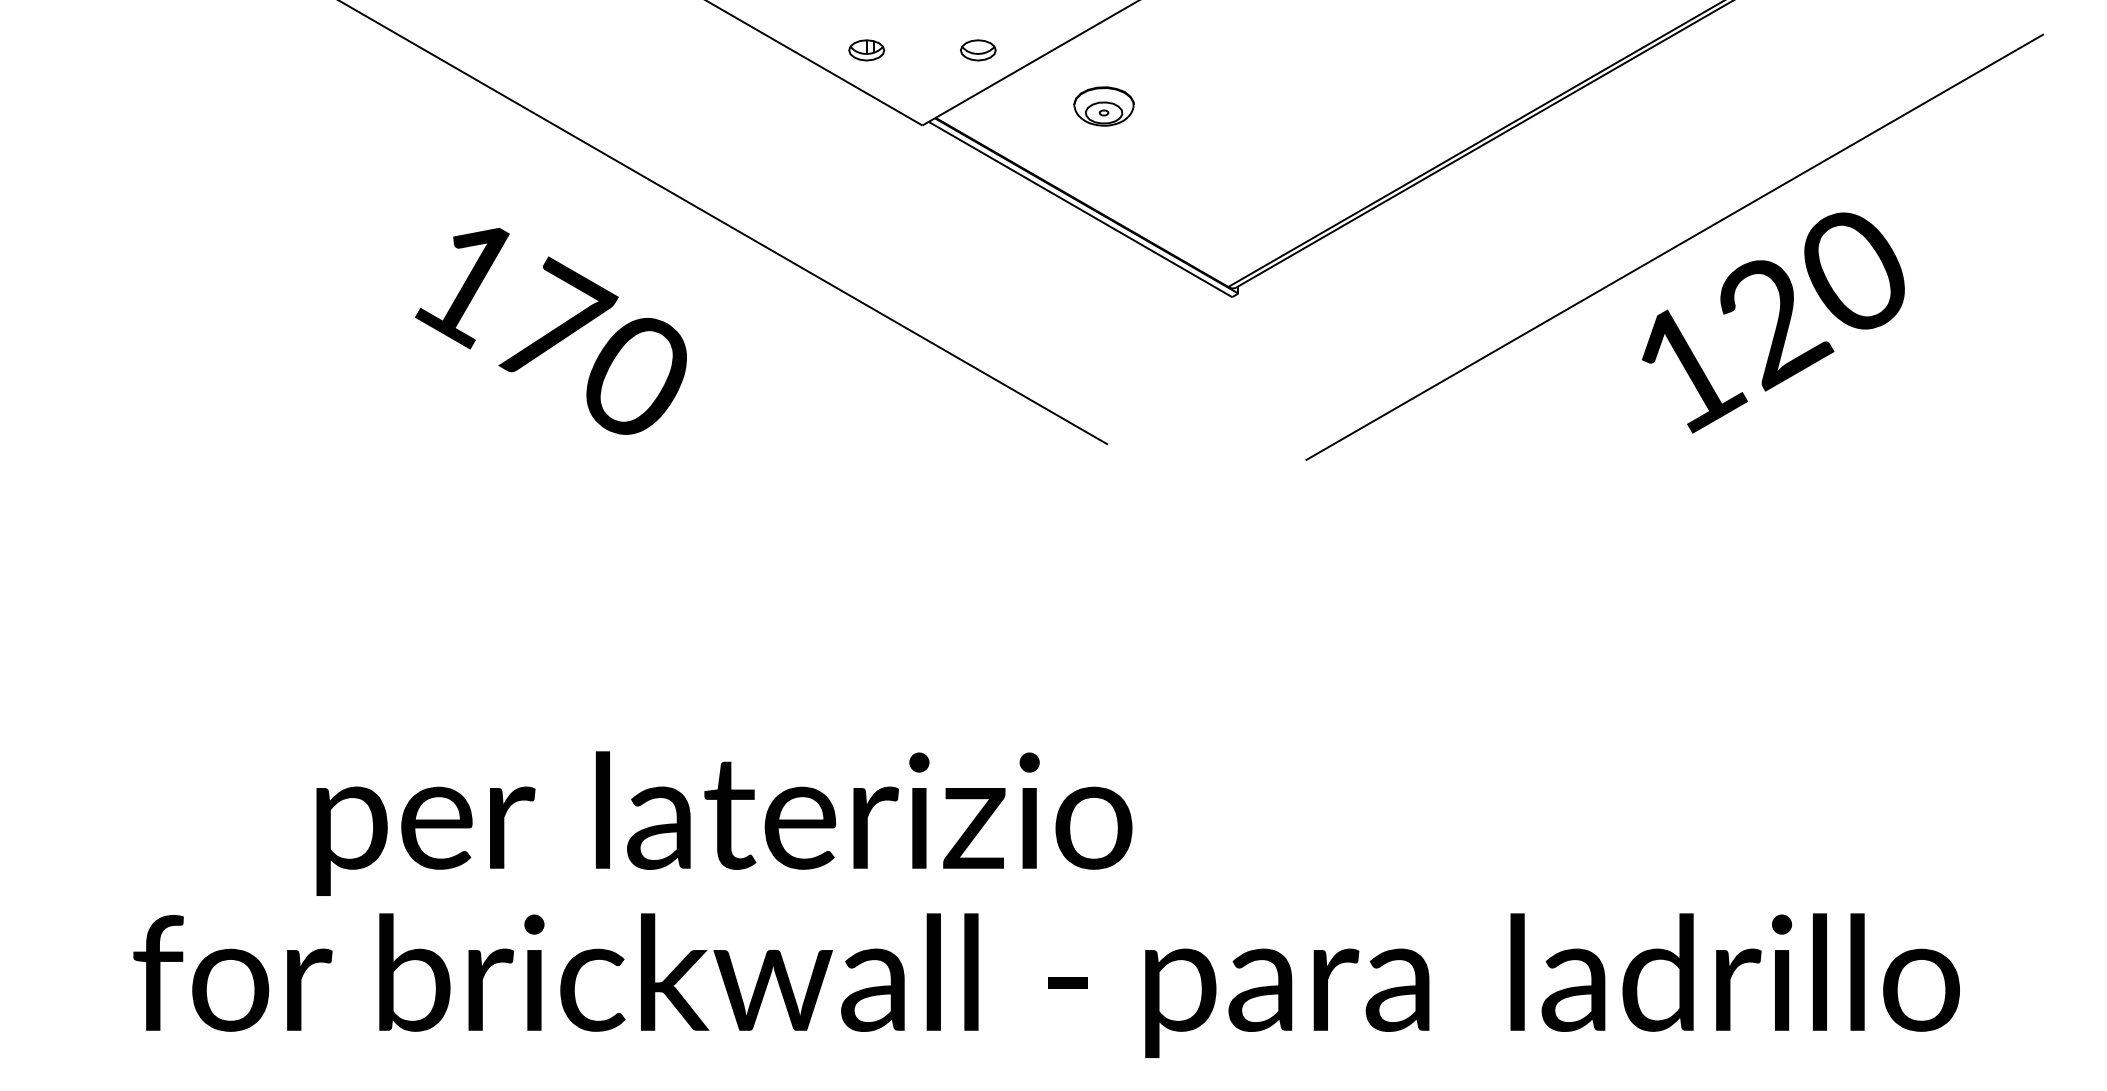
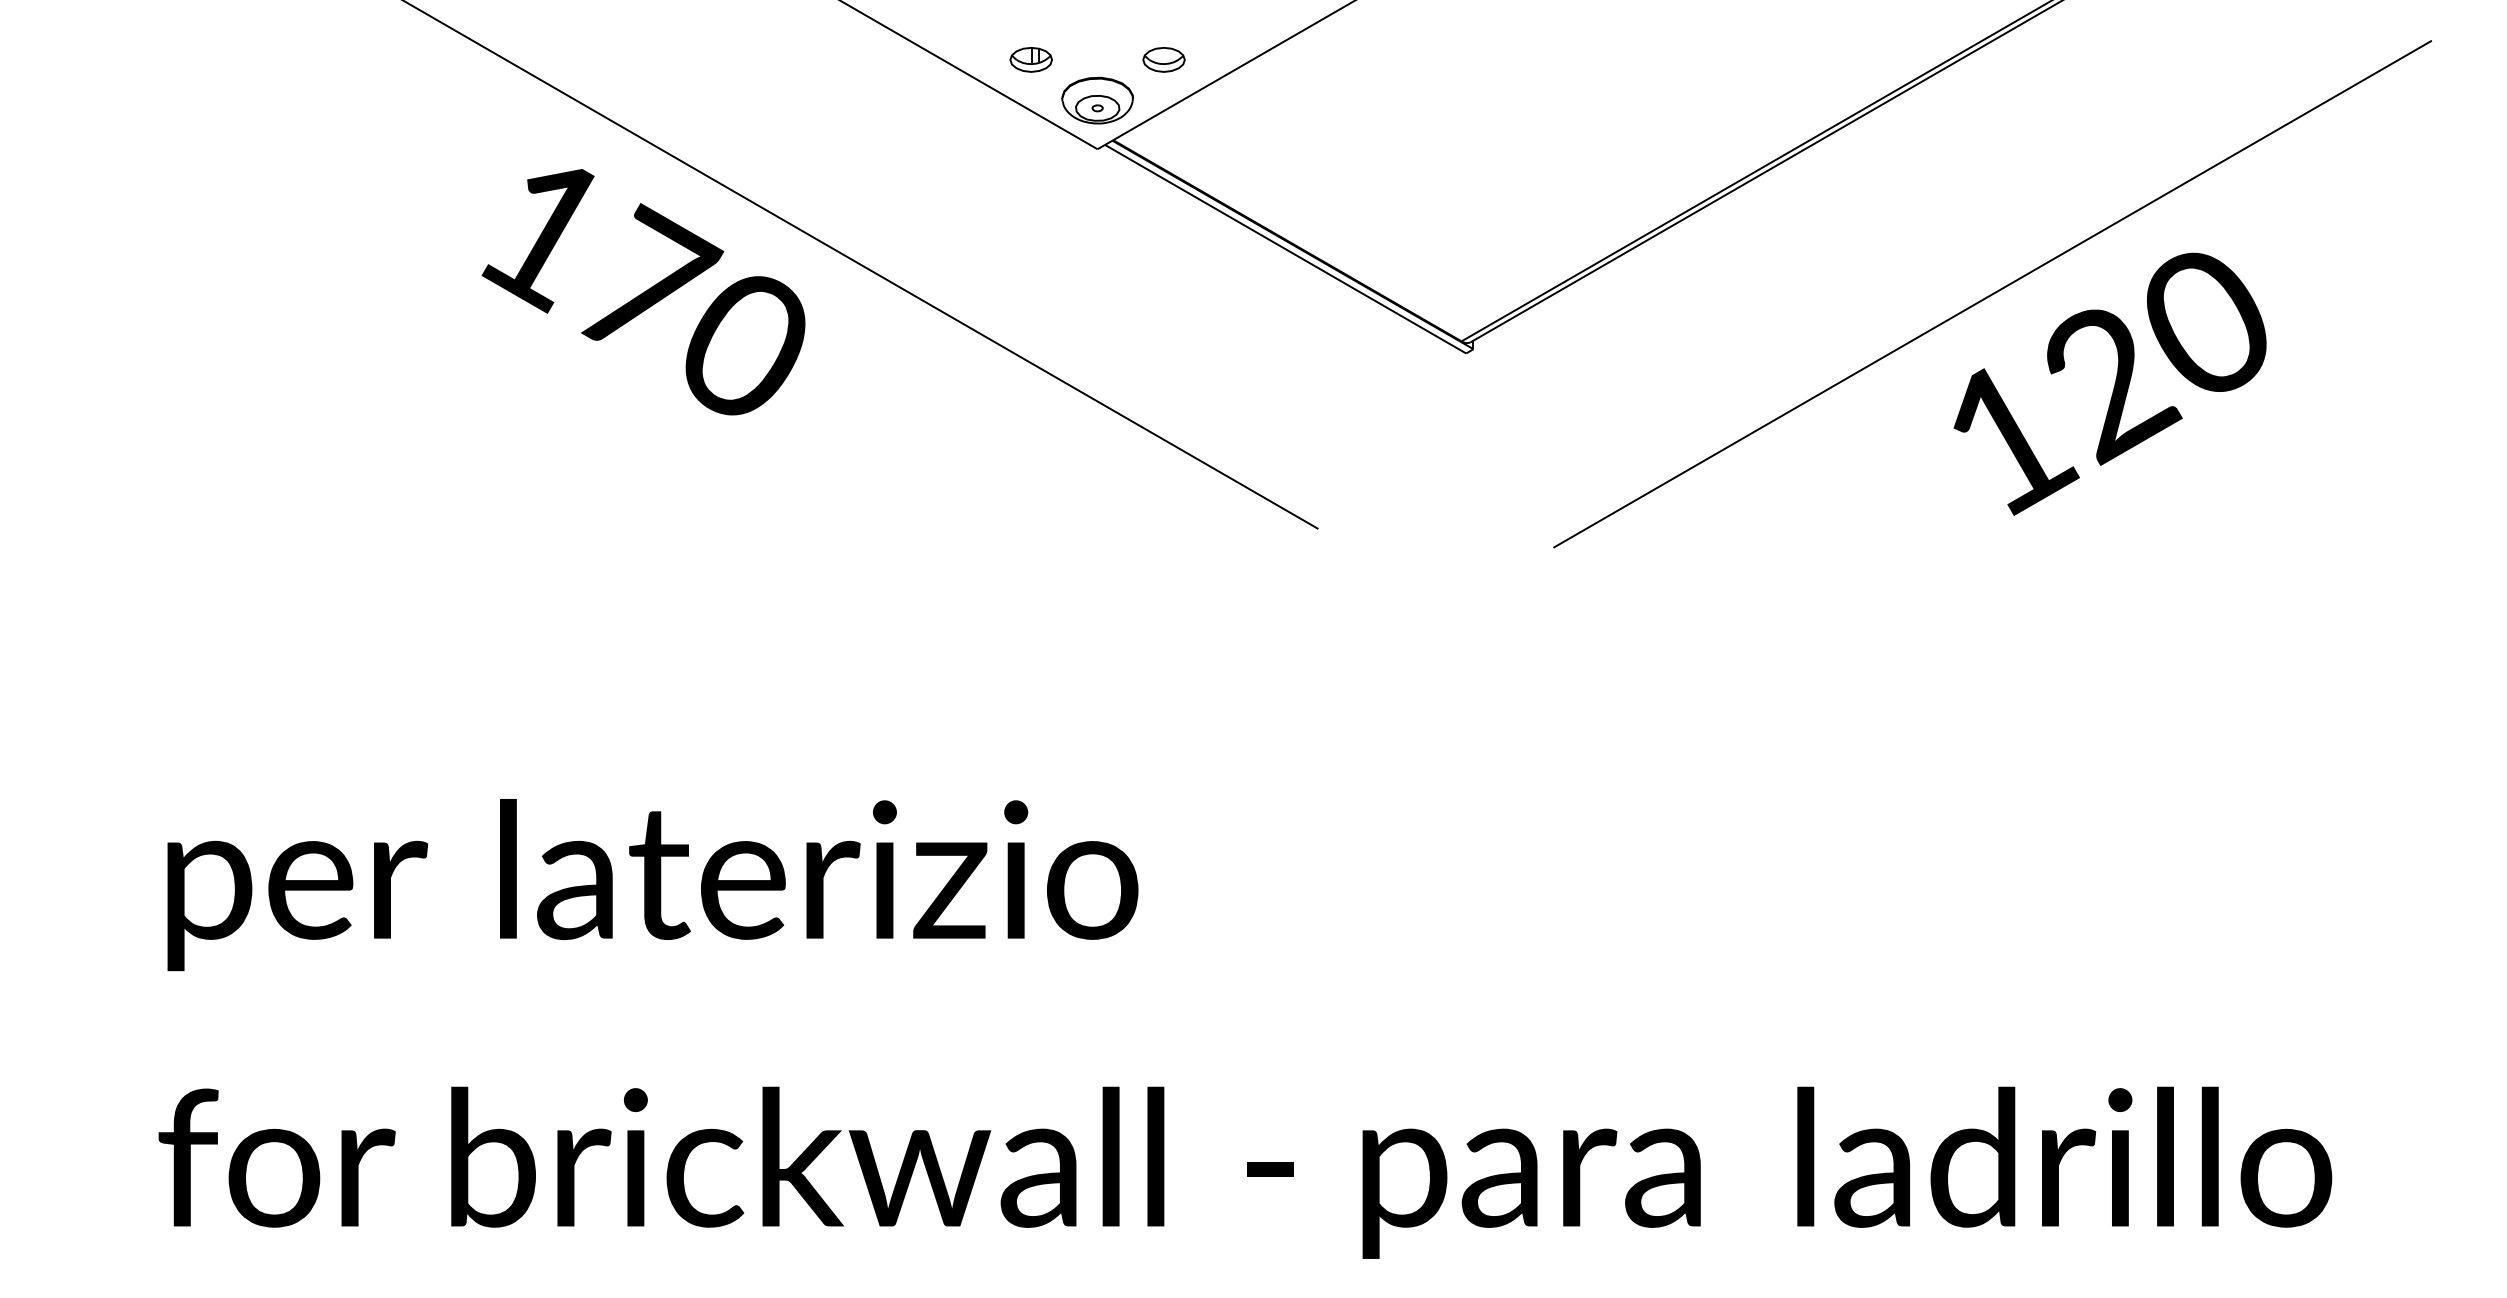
part: (1103, 106) -> (1097, 100), moved
text: (550, 331) -> (643, 292), moved
text: (724, 824) -> (652, 885), moved

